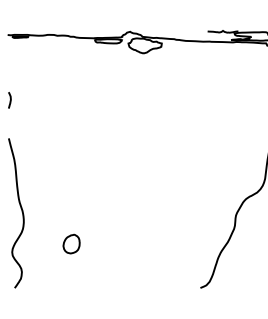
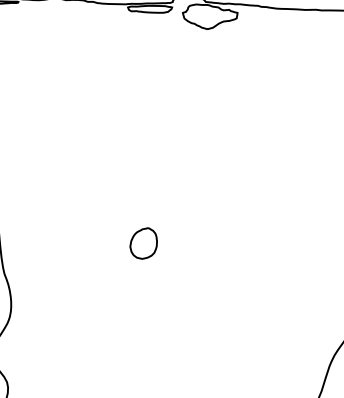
part: (71, 243) -> (143, 242), moved

